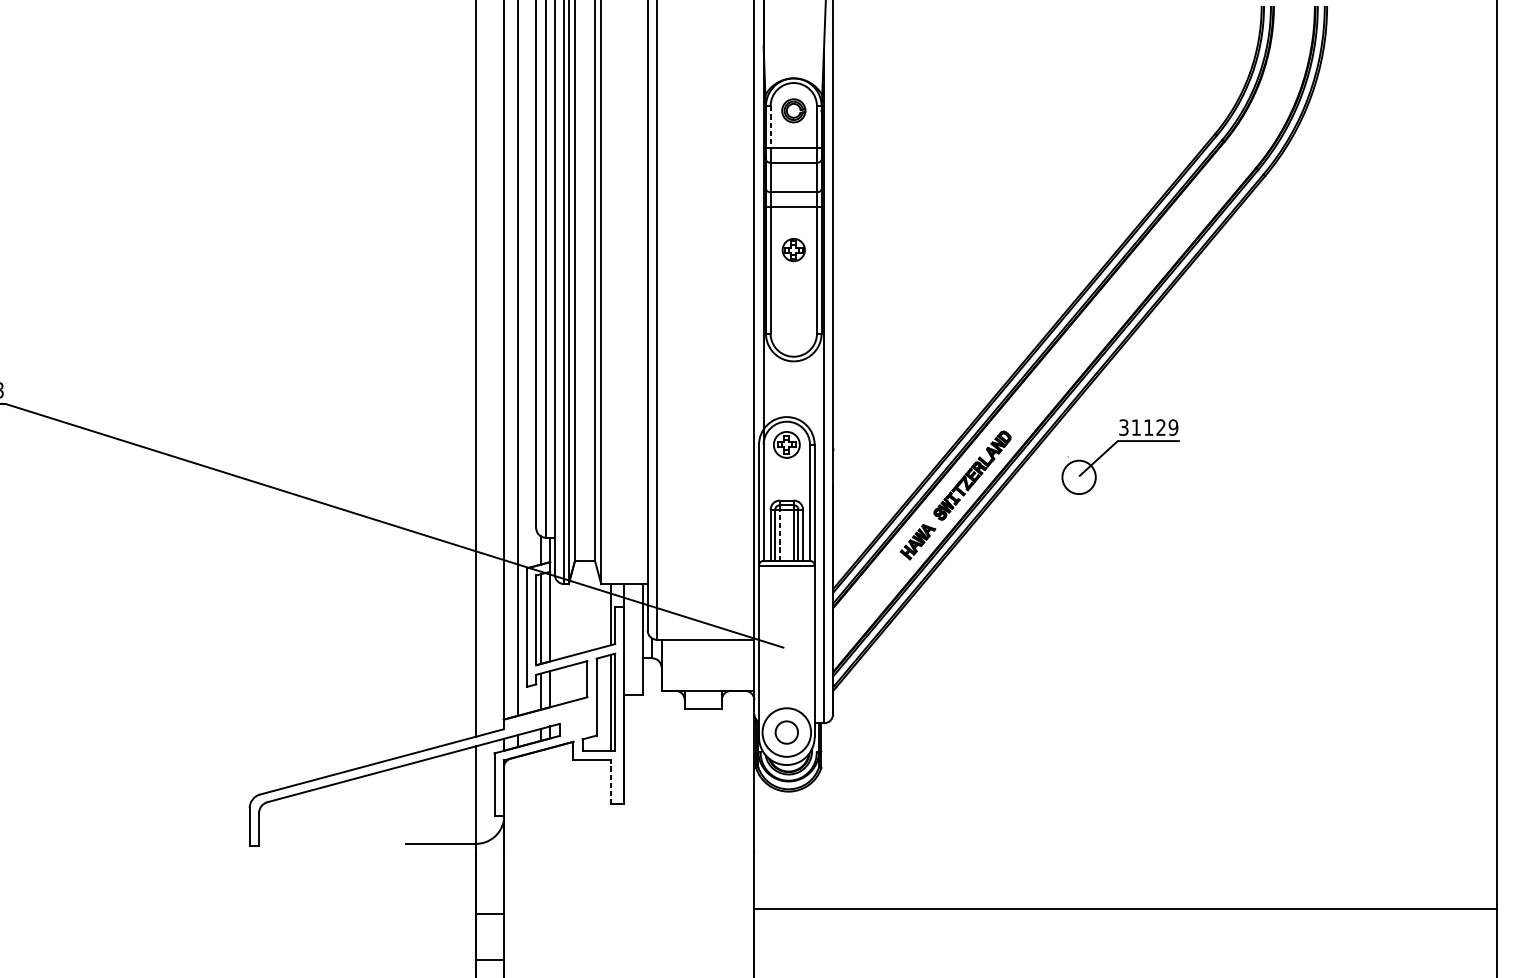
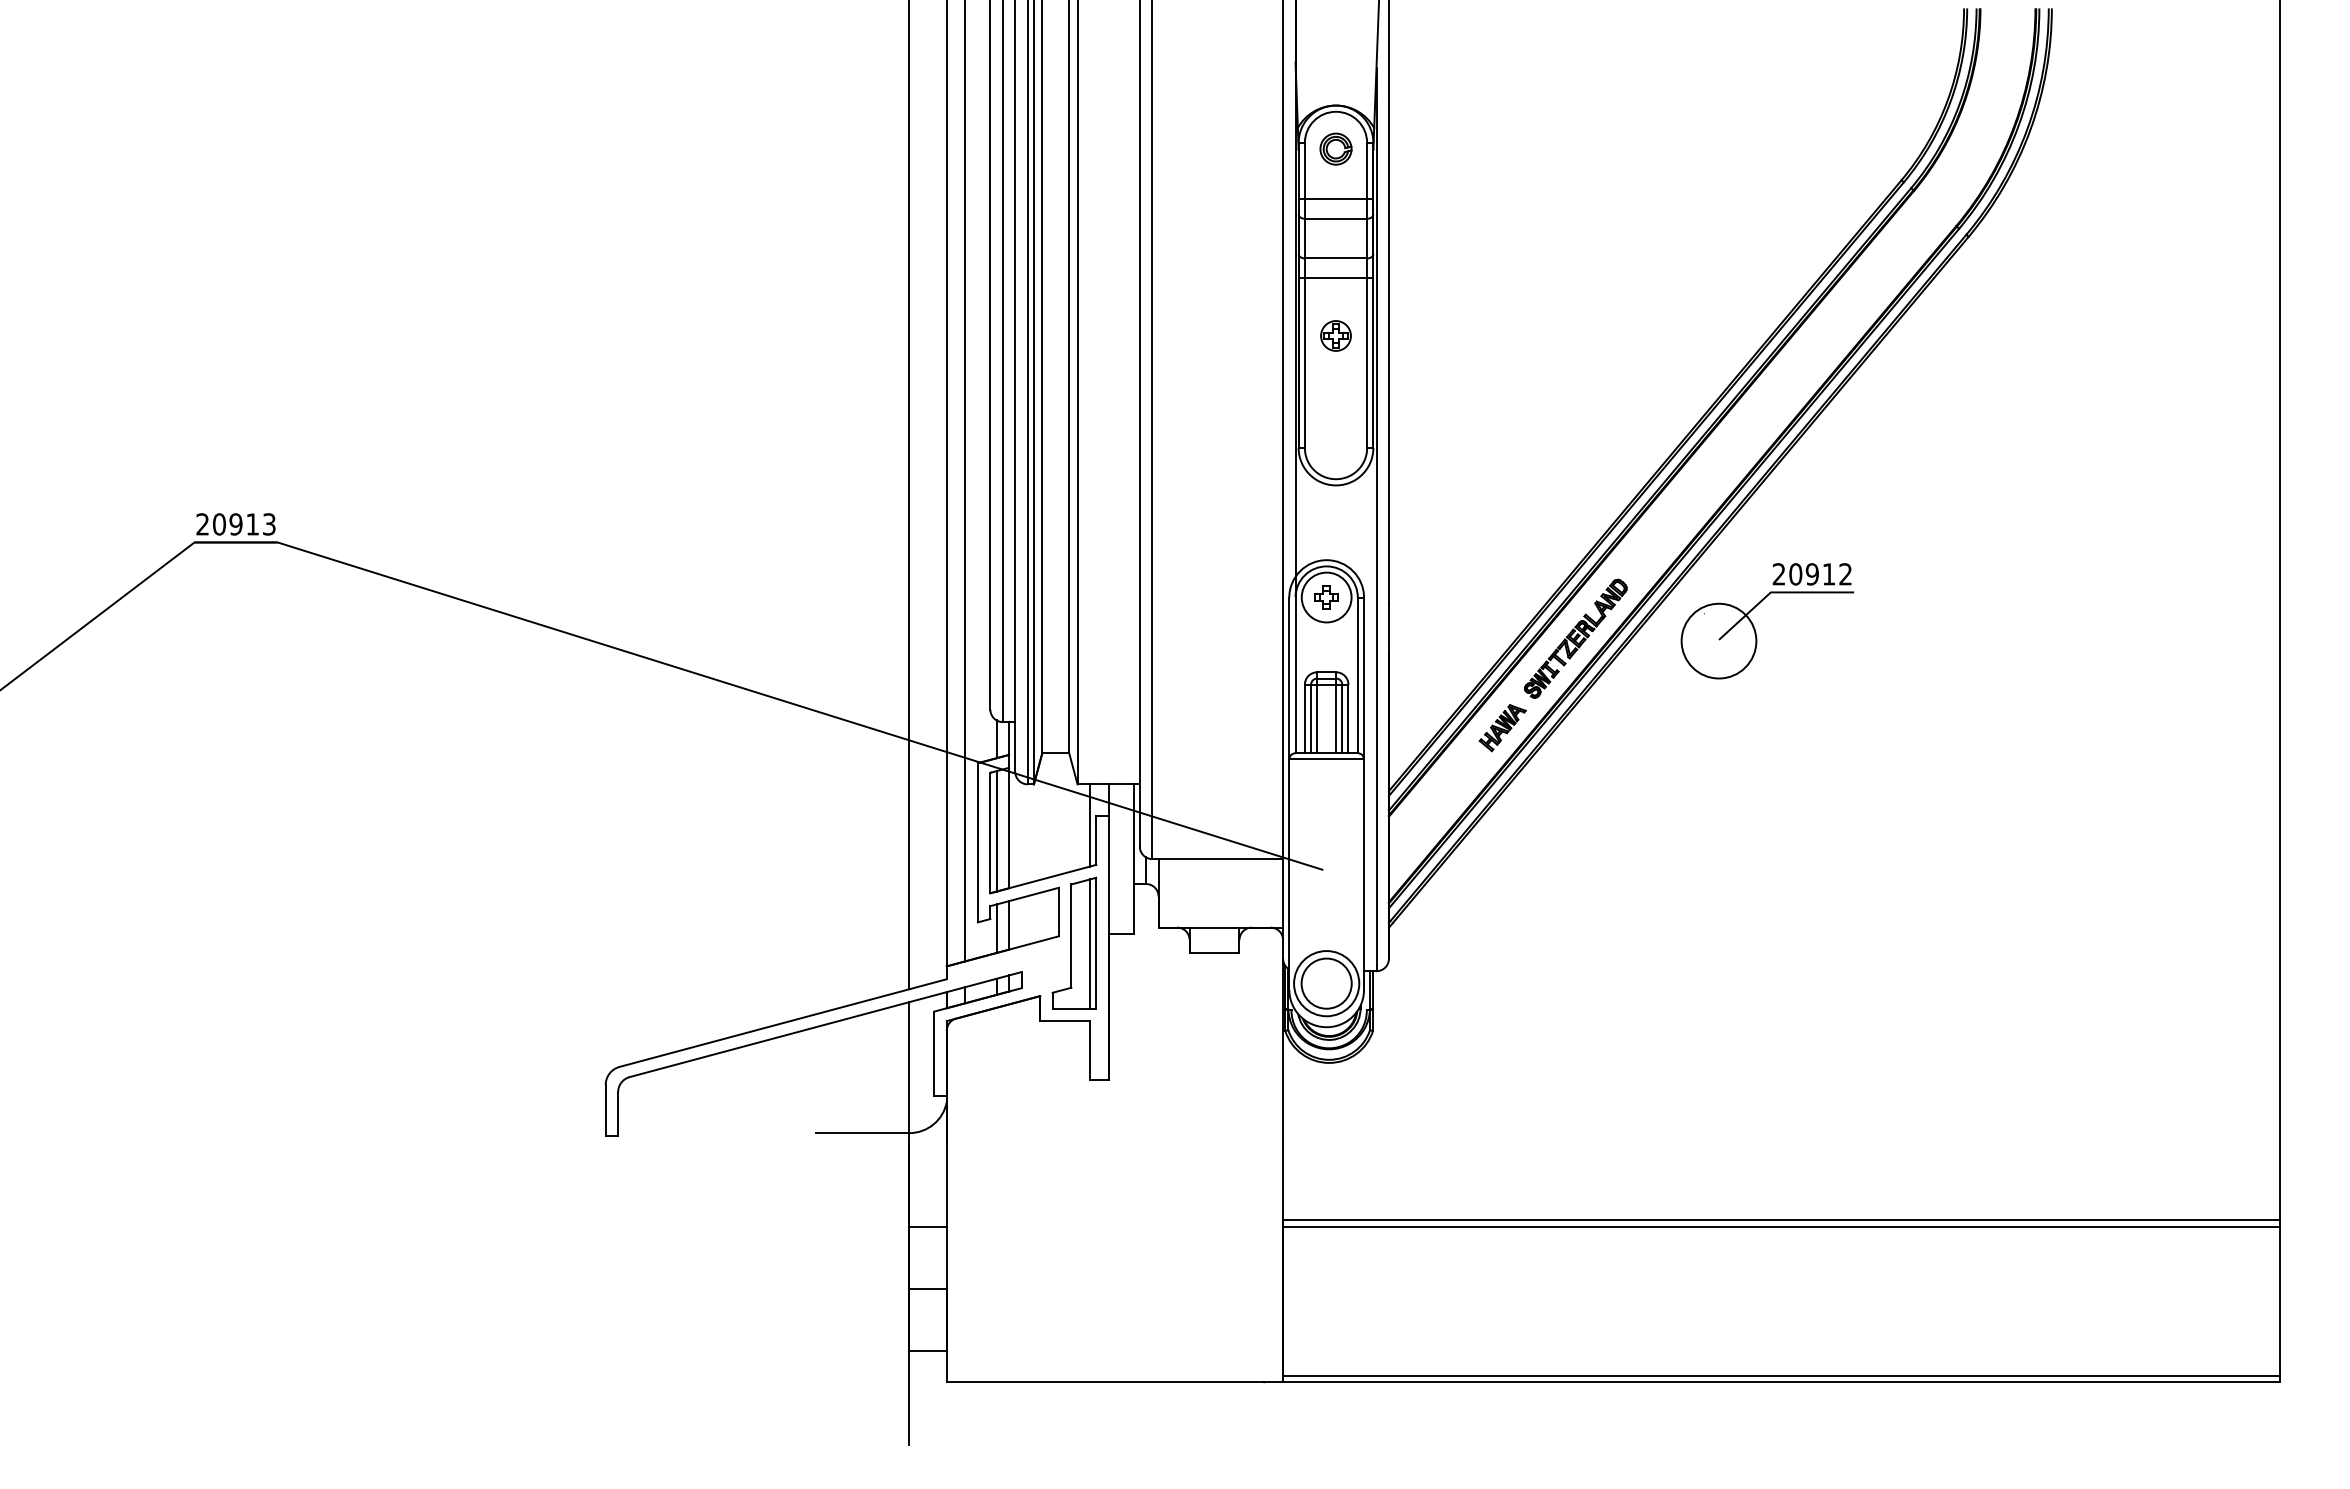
line: (770, 127) -> (1304, 171), dashed -> solid
text: (1148, 427) -> (1812, 574), 31129 -> 20912
circle: (786, 444) -> (1326, 597), size x1.43
circle: (1078, 476) -> (1718, 640), size x1.67
line: (780, 535) -> (1317, 718), dashed -> solid
circle: (786, 732) -> (1326, 983), size x1.67
line: (610, 782) -> (1090, 1050), dashed -> solid
line: (1125, 913) -> (1781, 1226), added

